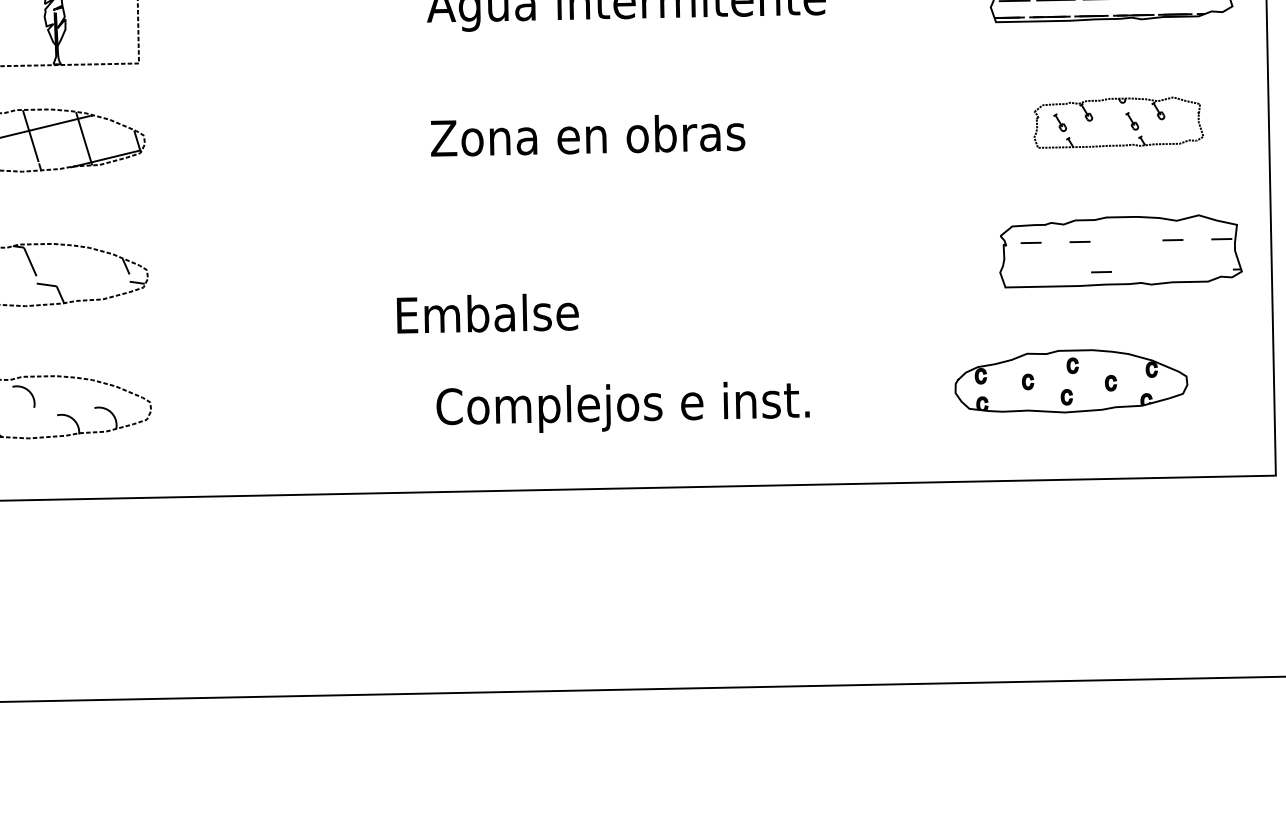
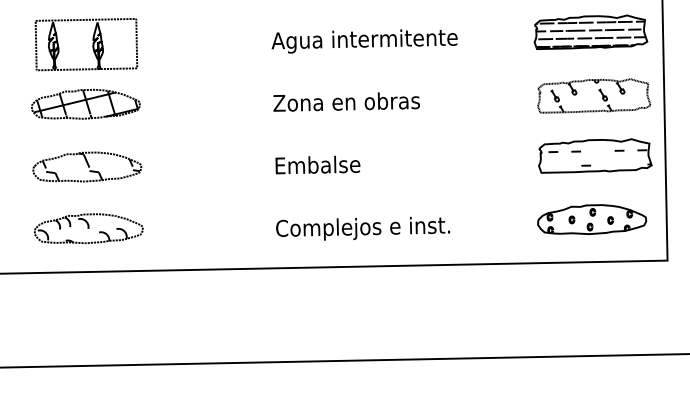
part: (1119, 121) -> (594, 95), size x1.43
text: (486, 312) -> (317, 164), moved
part: (1072, 381) -> (592, 219), moved

